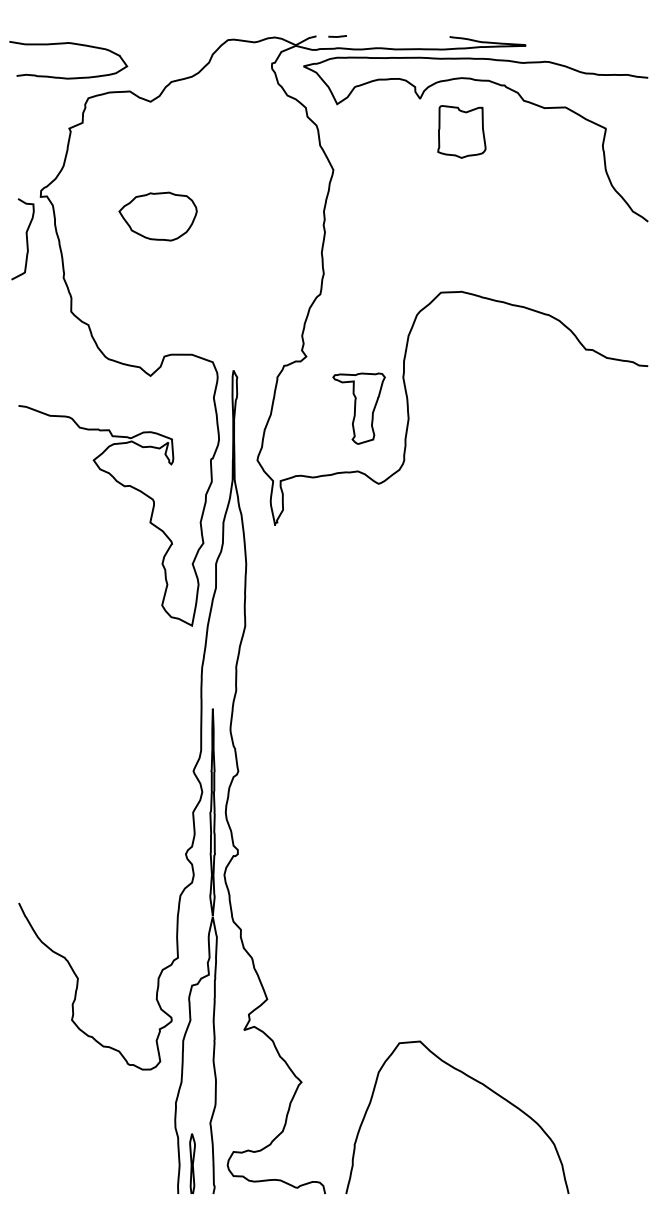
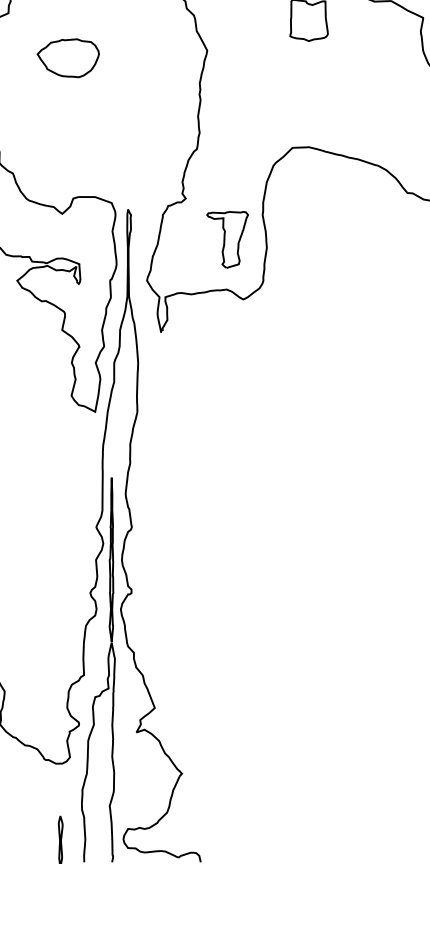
part: (157, 216) -> (67, 58), moved
curve: (475, 1081) -> (319, 773), removed
curve: (192, 1163) -> (60, 839), moved

